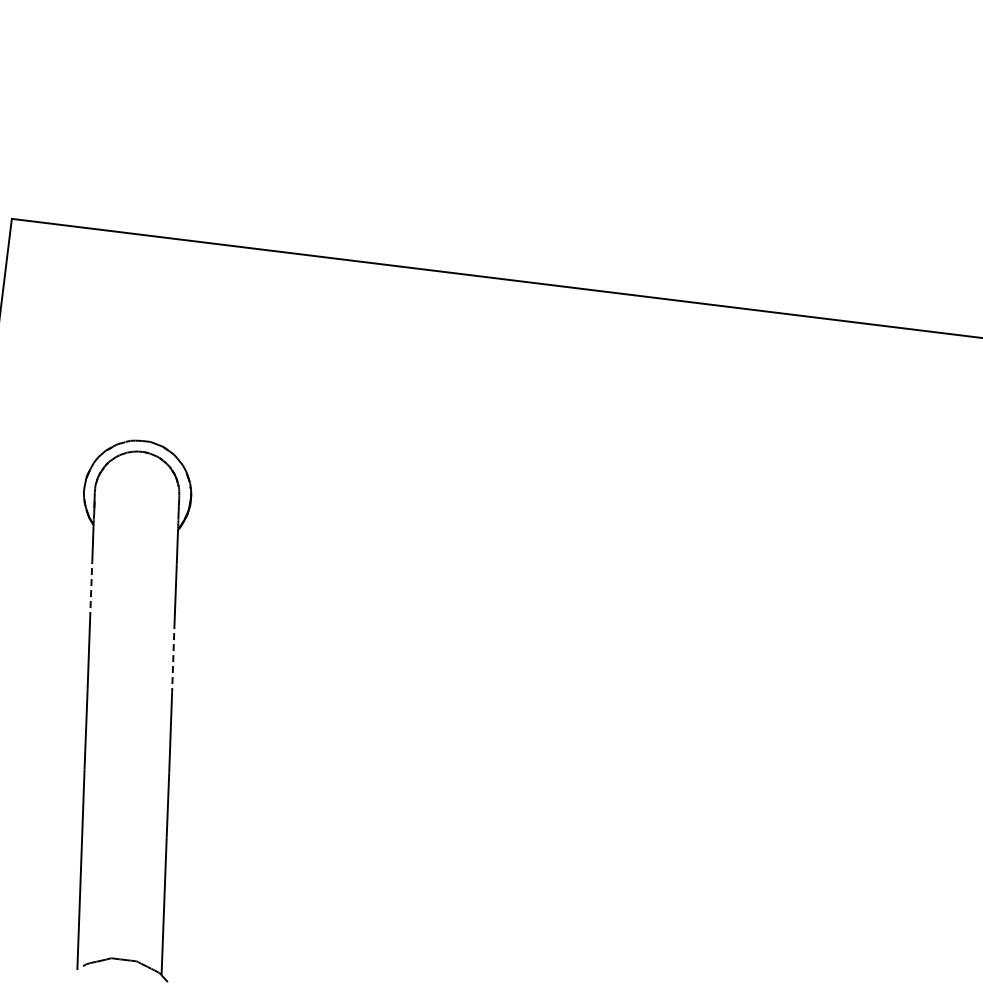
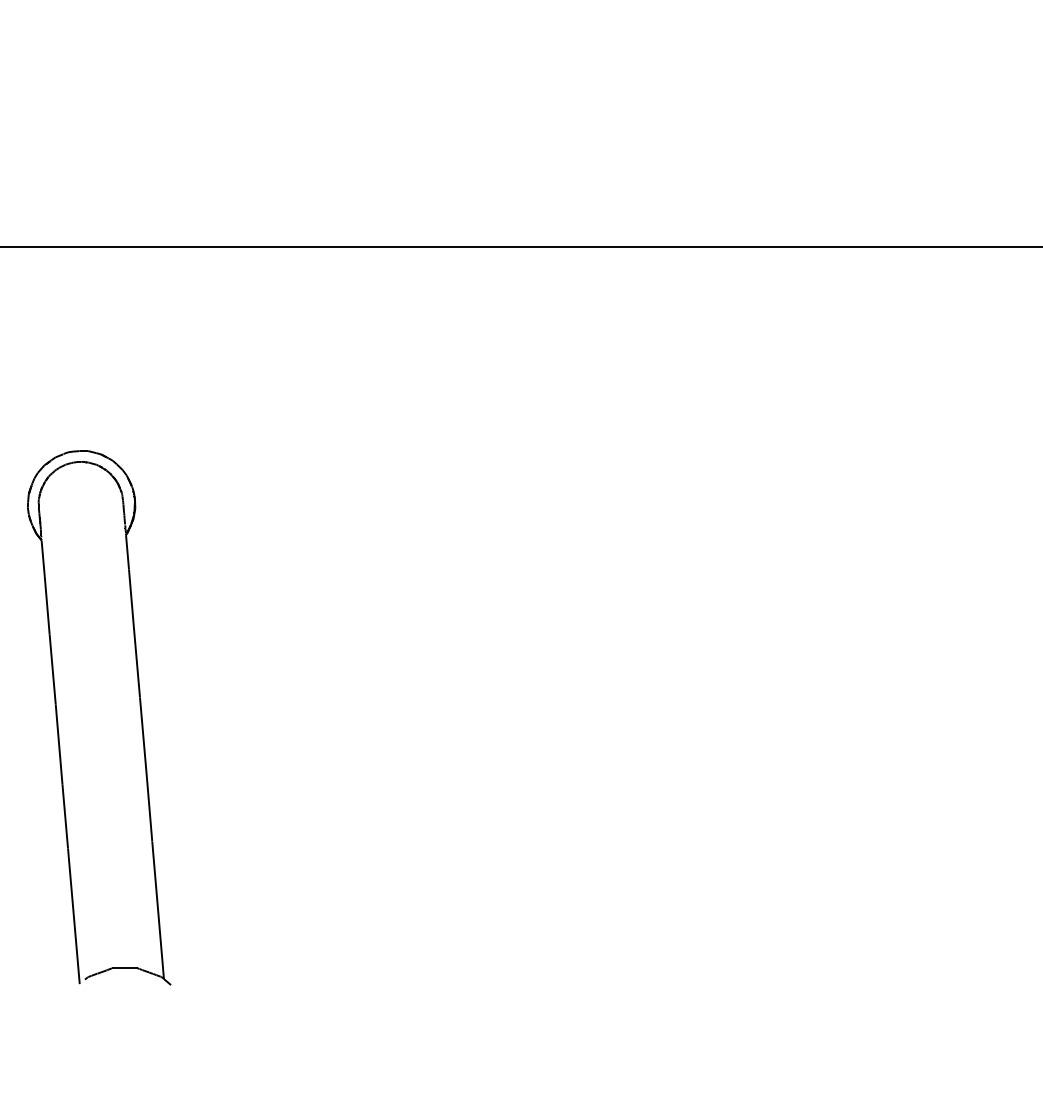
line: (91, 590) -> (47, 605), dashed -> solid
line: (172, 657) -> (136, 662), dashed -> solid

